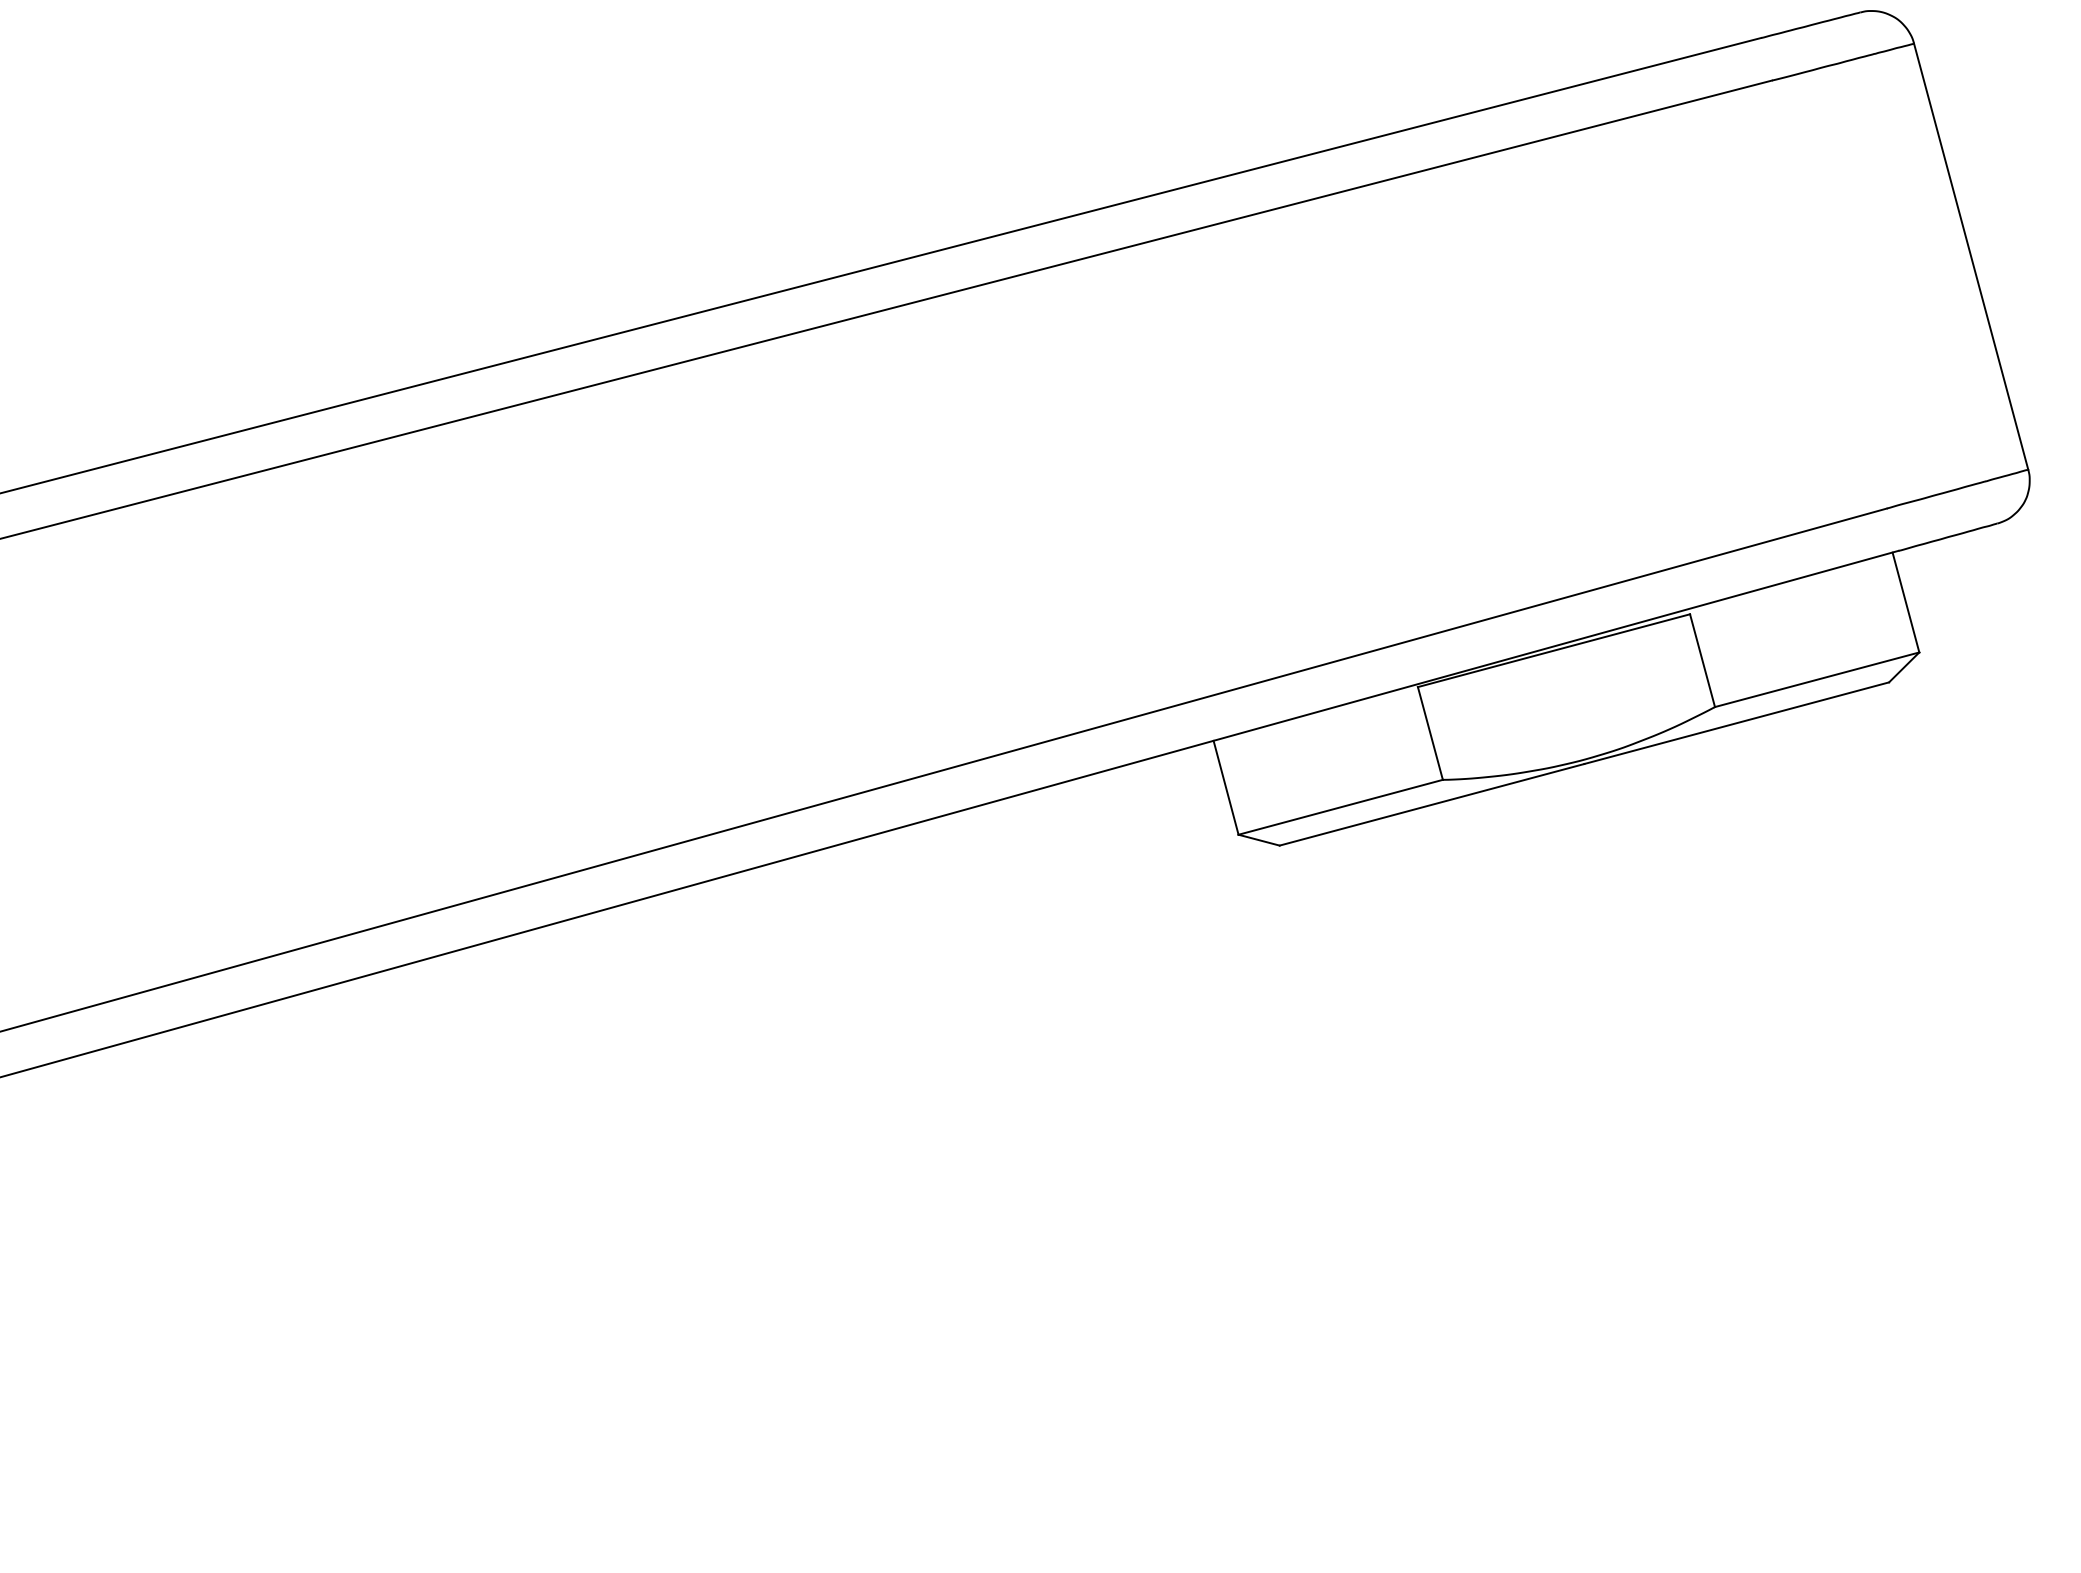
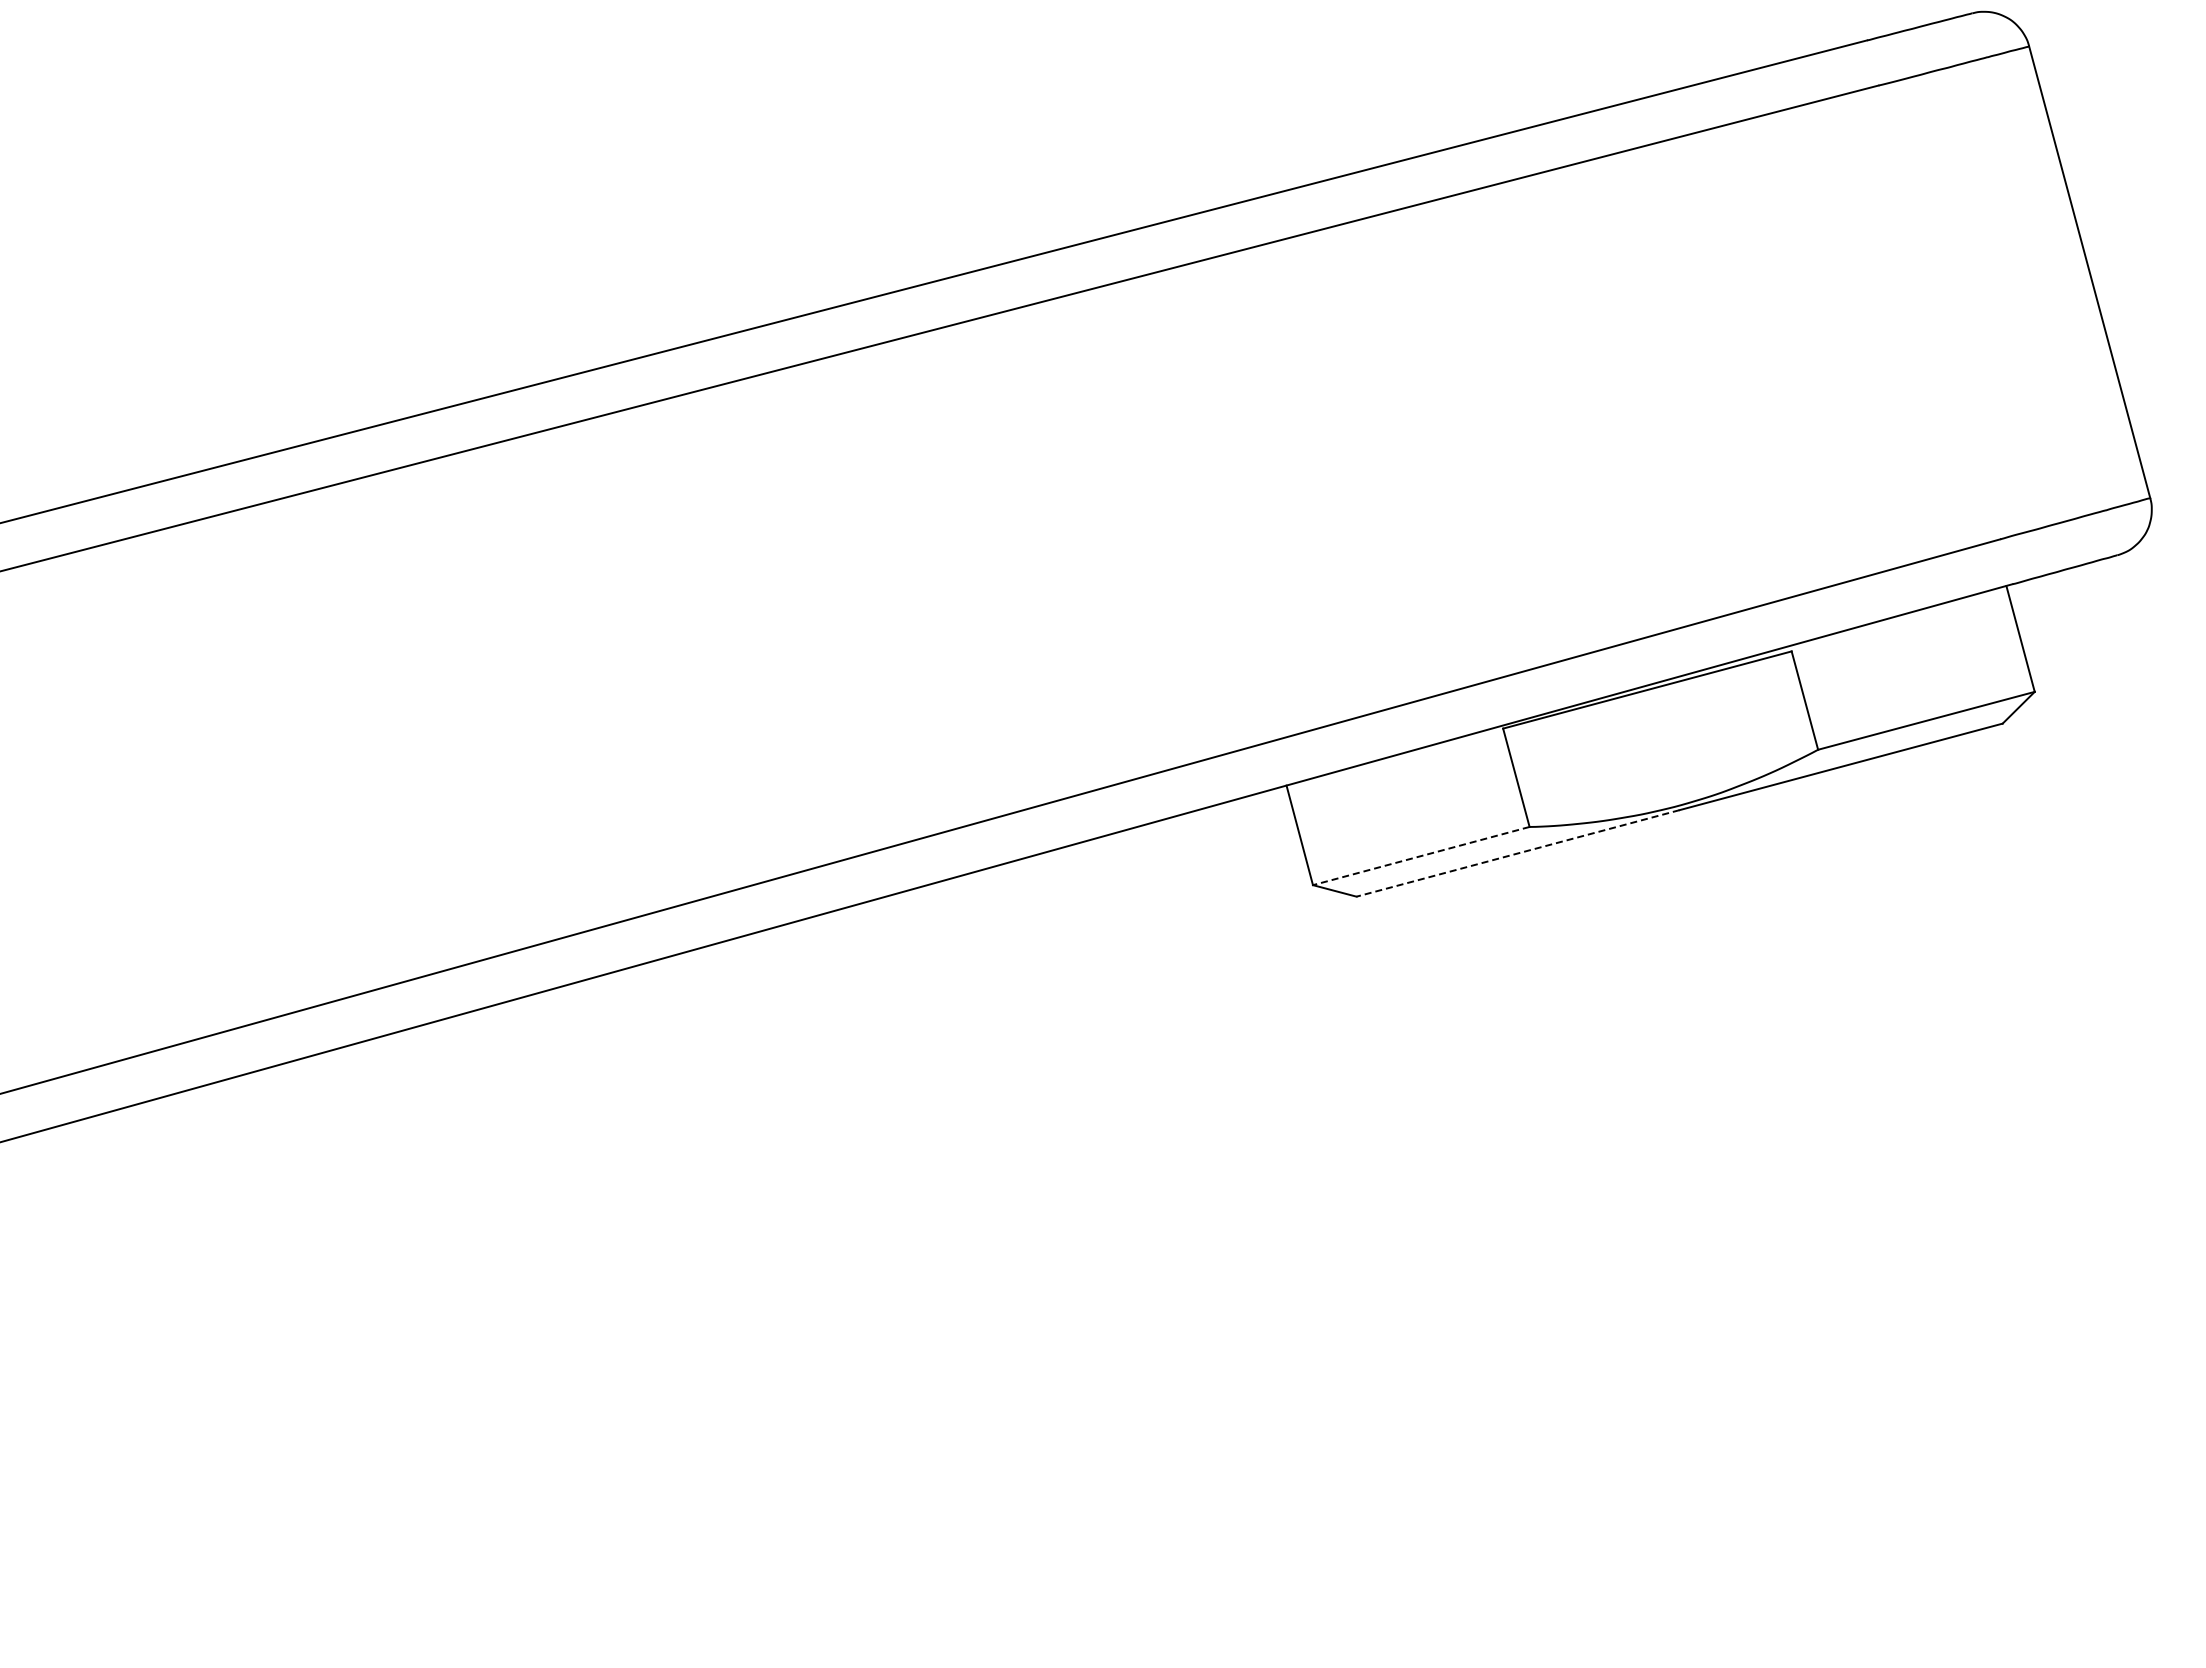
line: (1431, 804) -> (1517, 853), solid -> dashed
line: (1339, 807) -> (1420, 856), solid -> dashed

